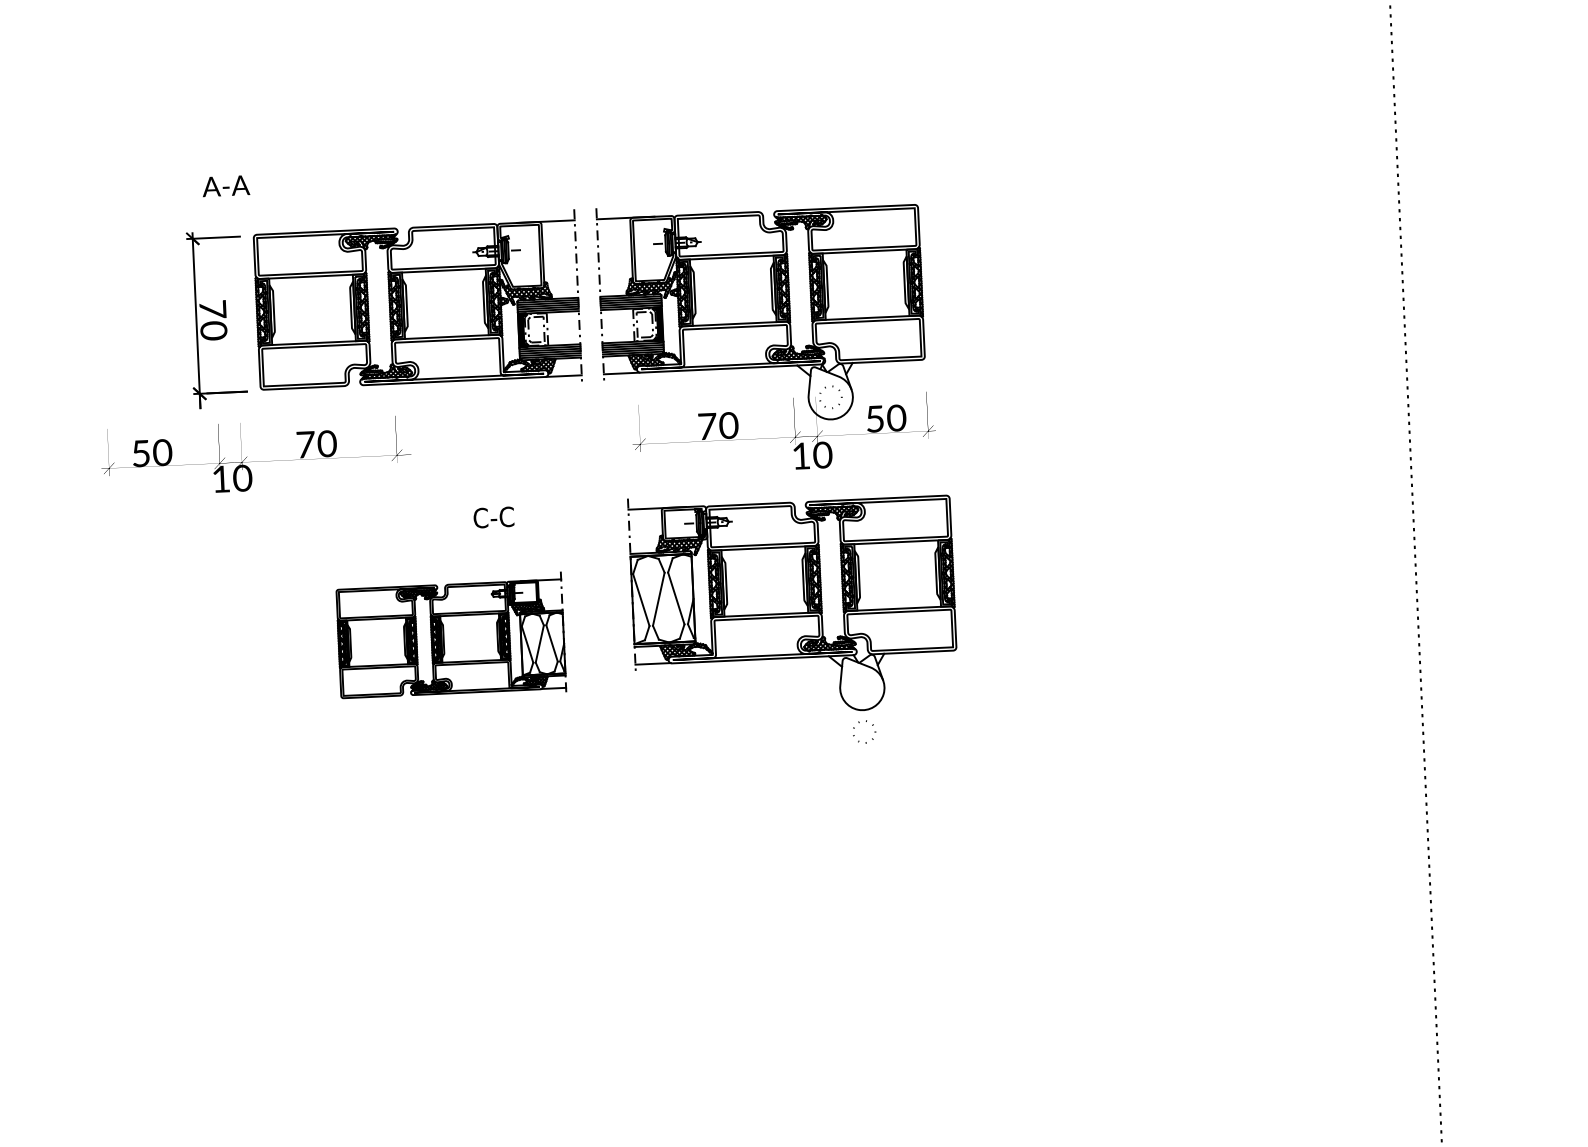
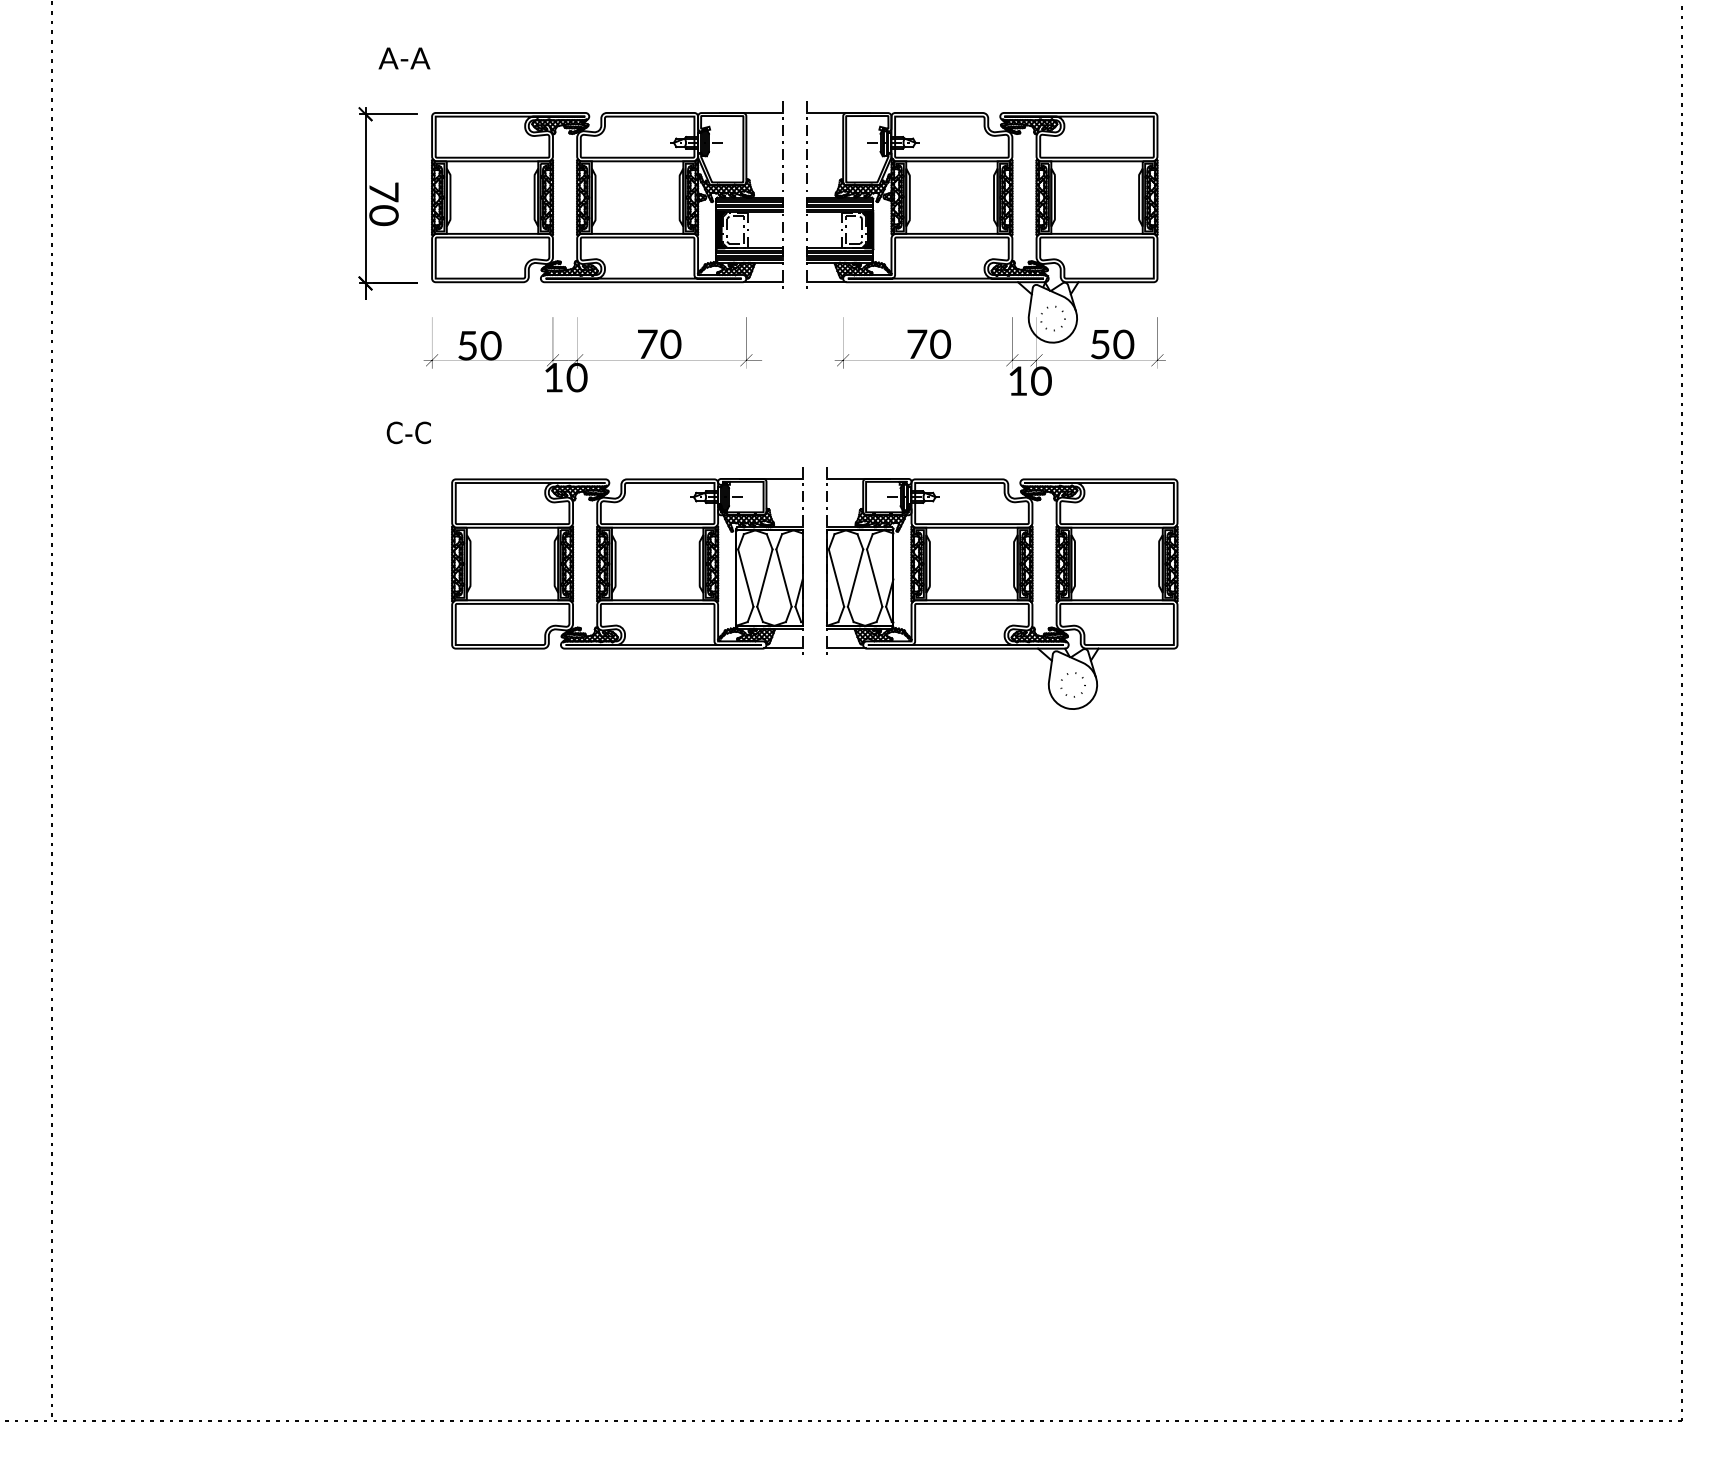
text: (255, 456) -> (592, 354), moved
text: (493, 517) -> (408, 432), moved
part: (793, 602) -> (1002, 588), moved
part: (451, 636) -> (627, 560), size x1.43

